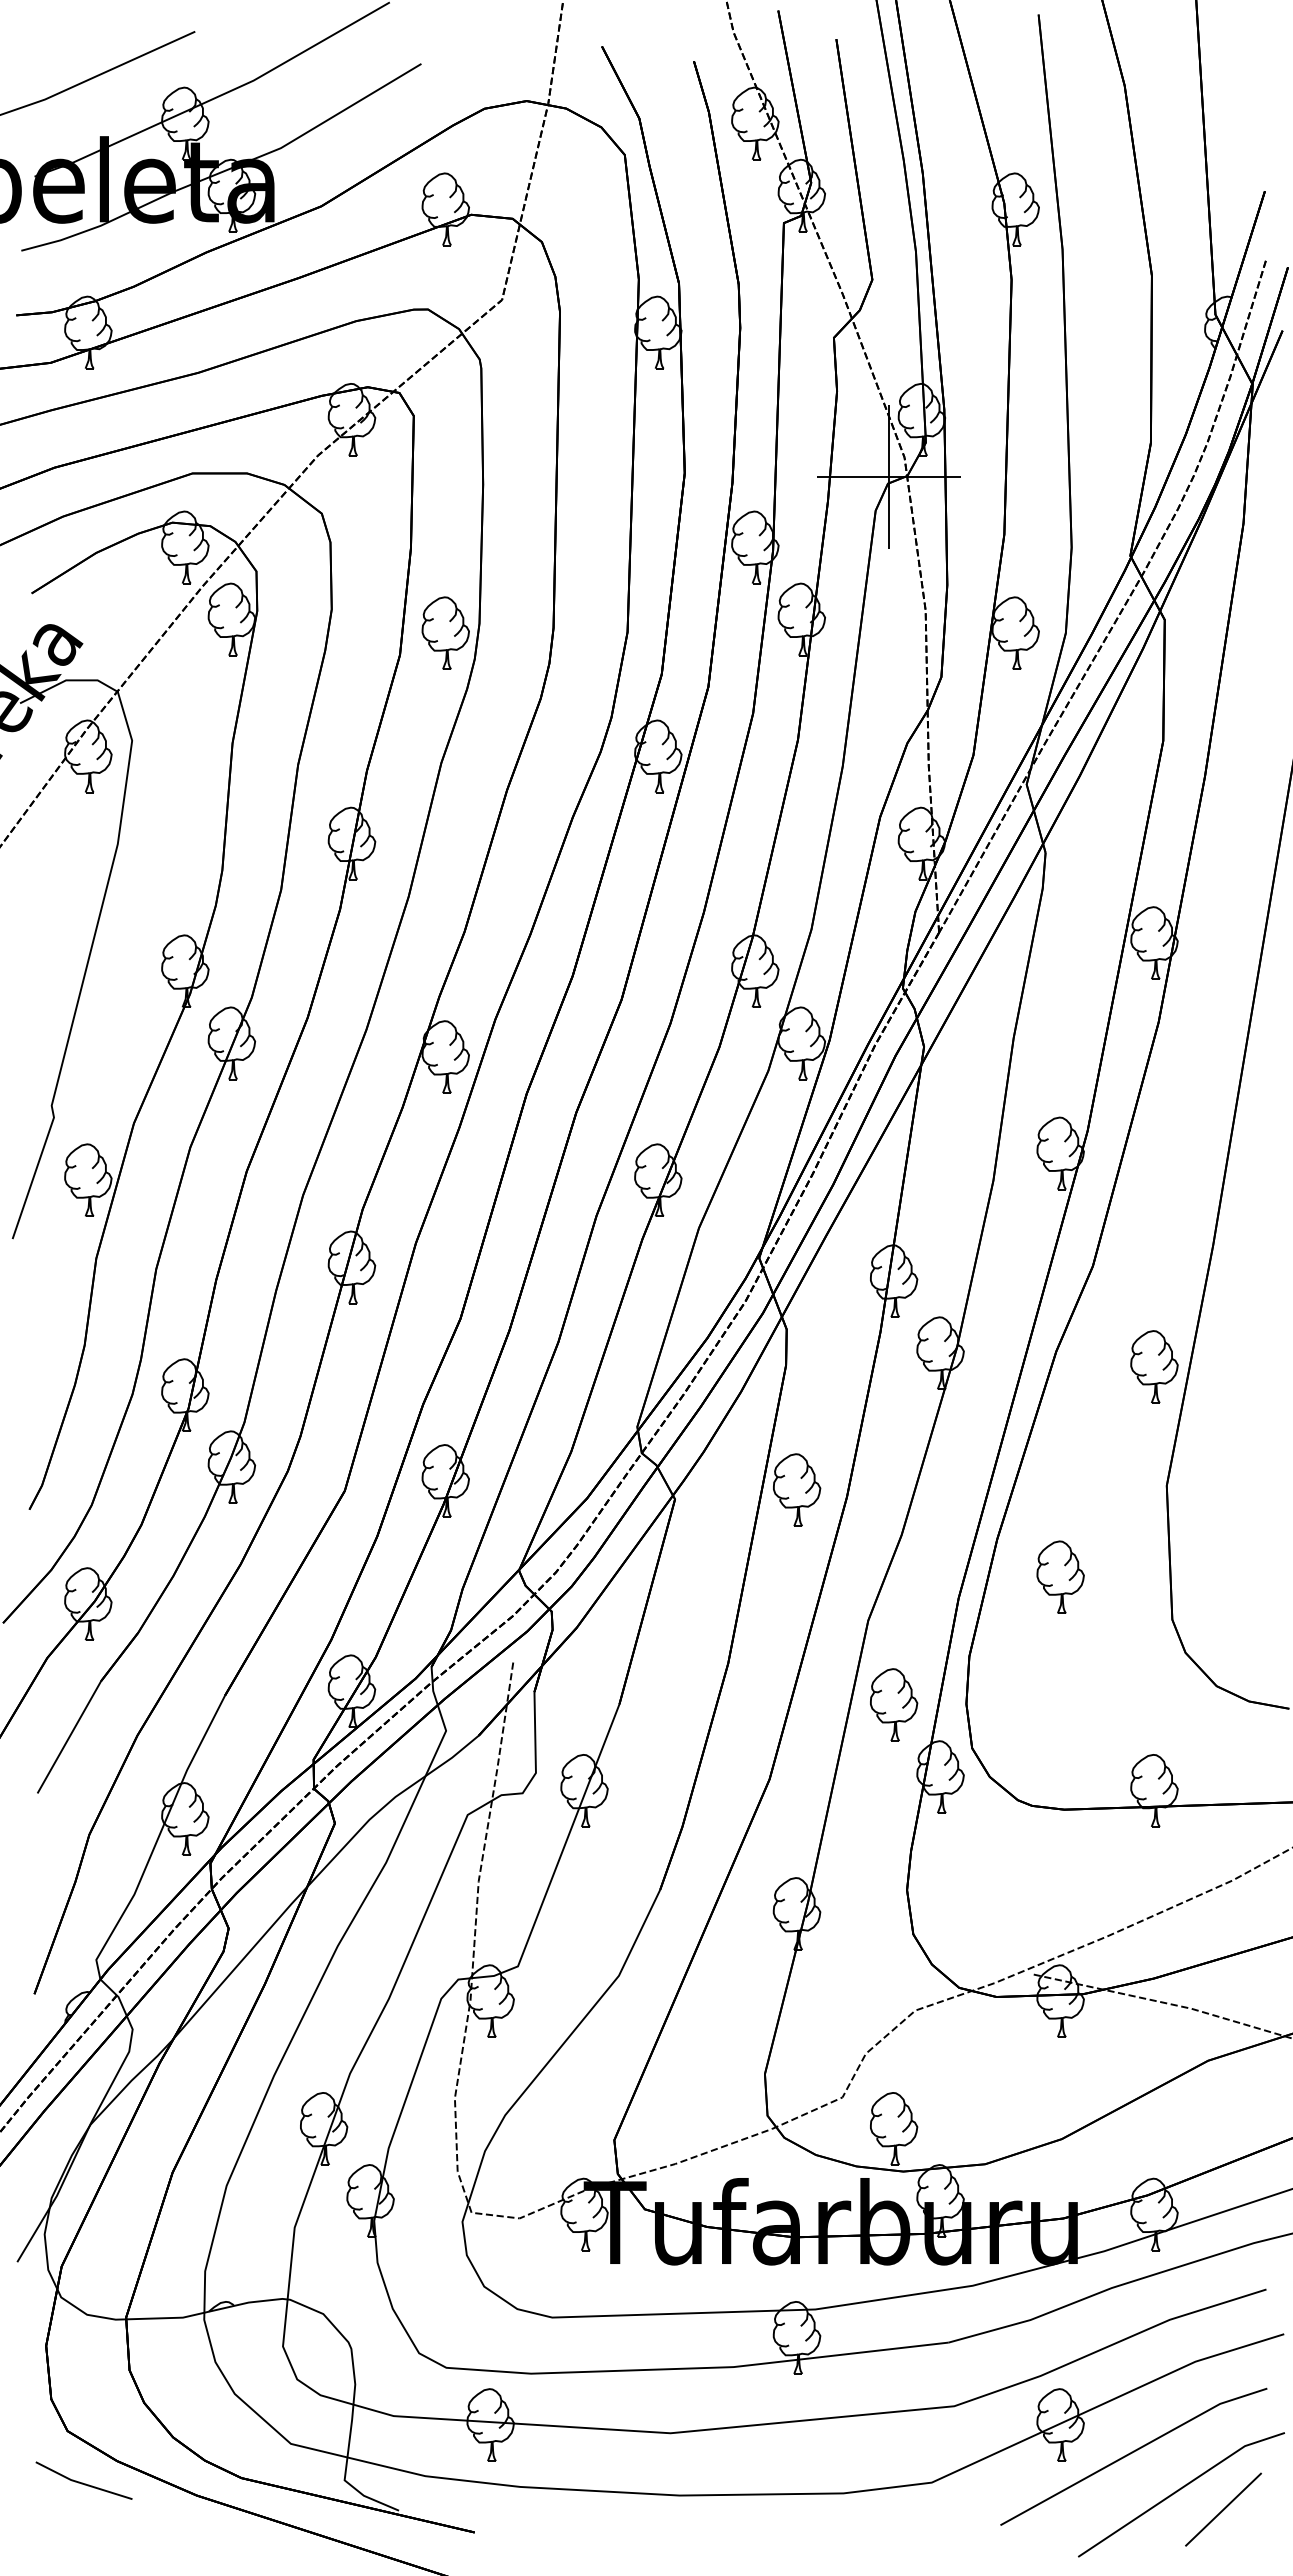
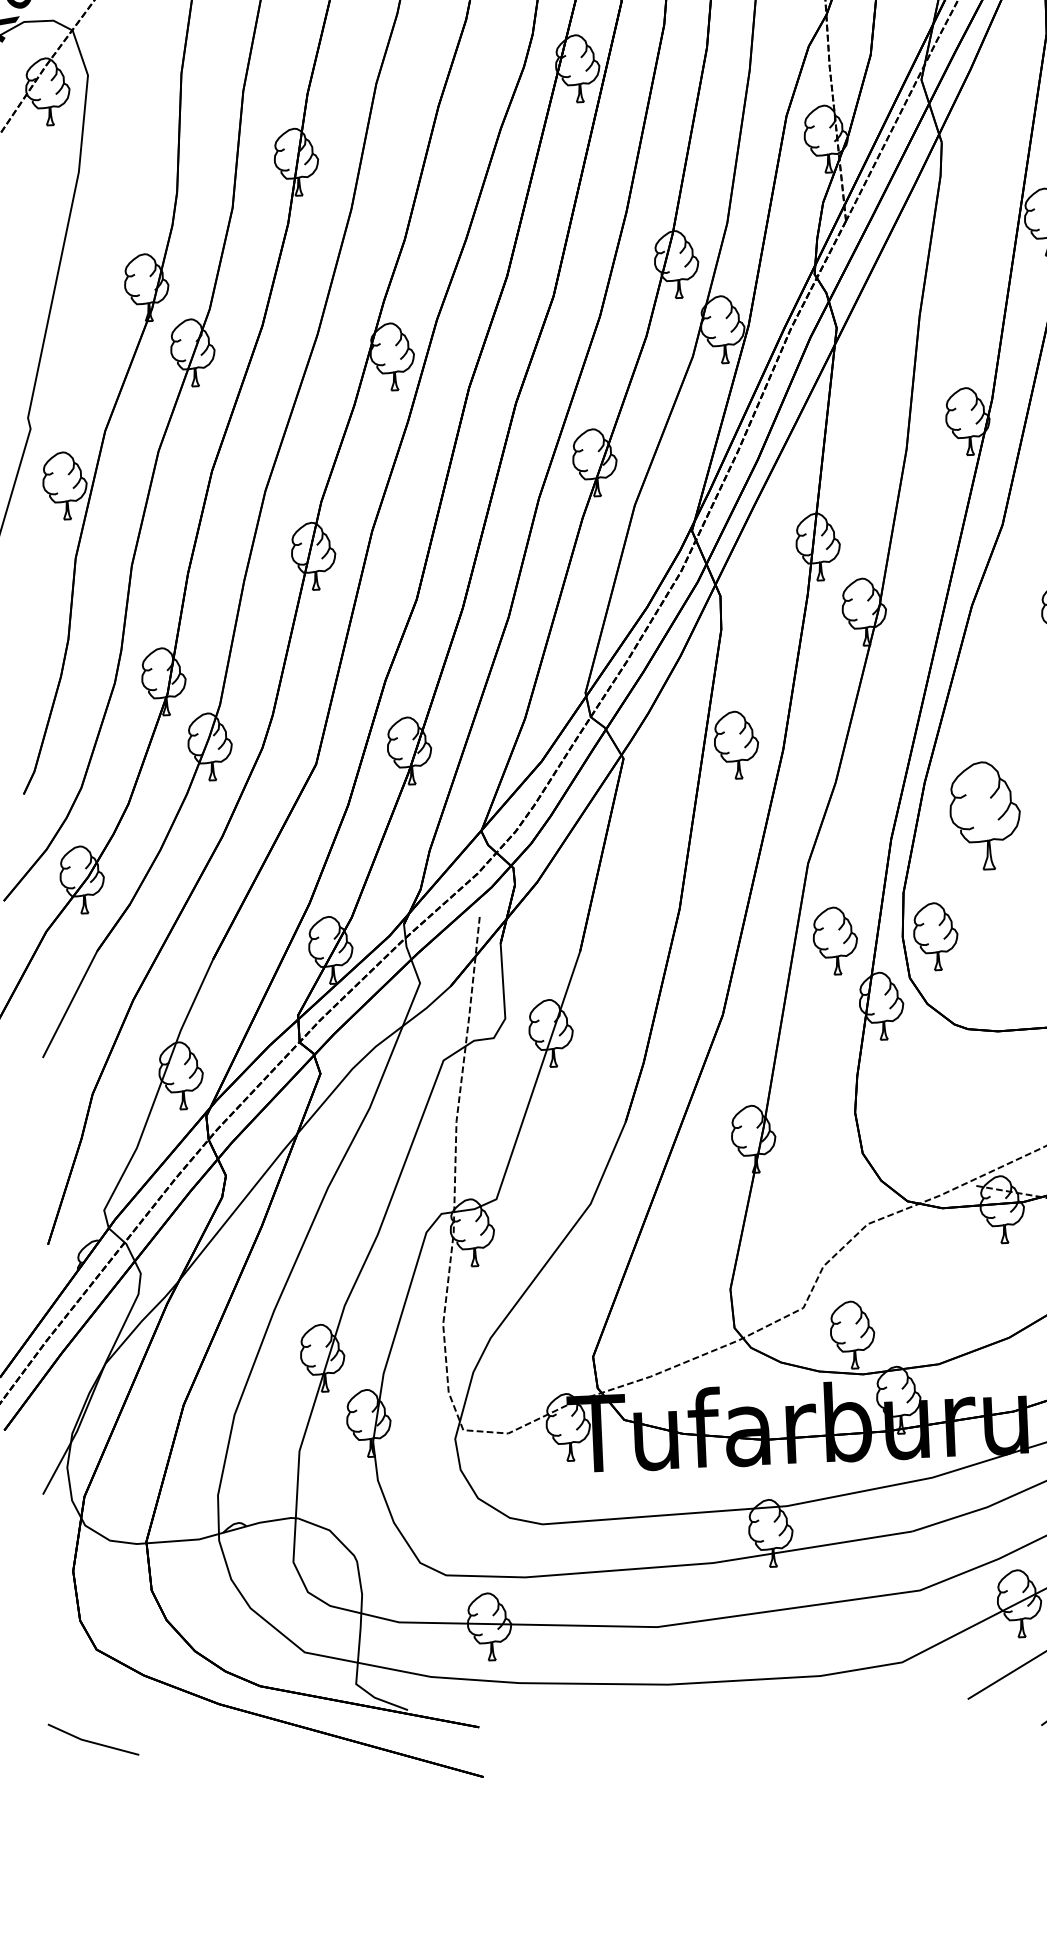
part: (1060, 1576) -> (985, 814), size x1.6
part: (1002, 1704) -> (936, 936), added
line: (82, 2482) -> (92, 1741), moved

